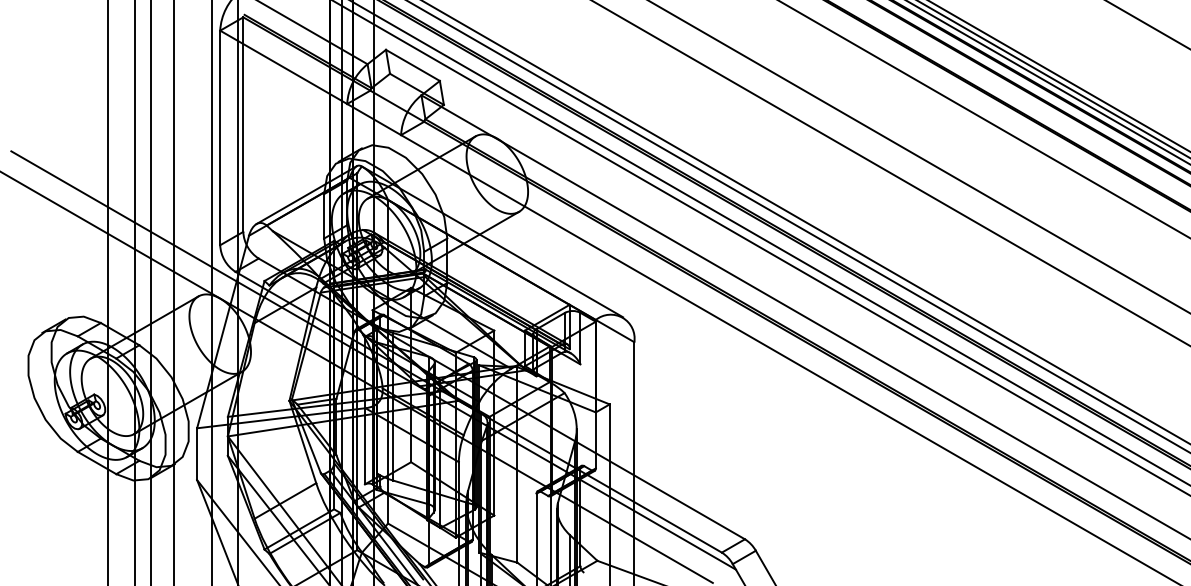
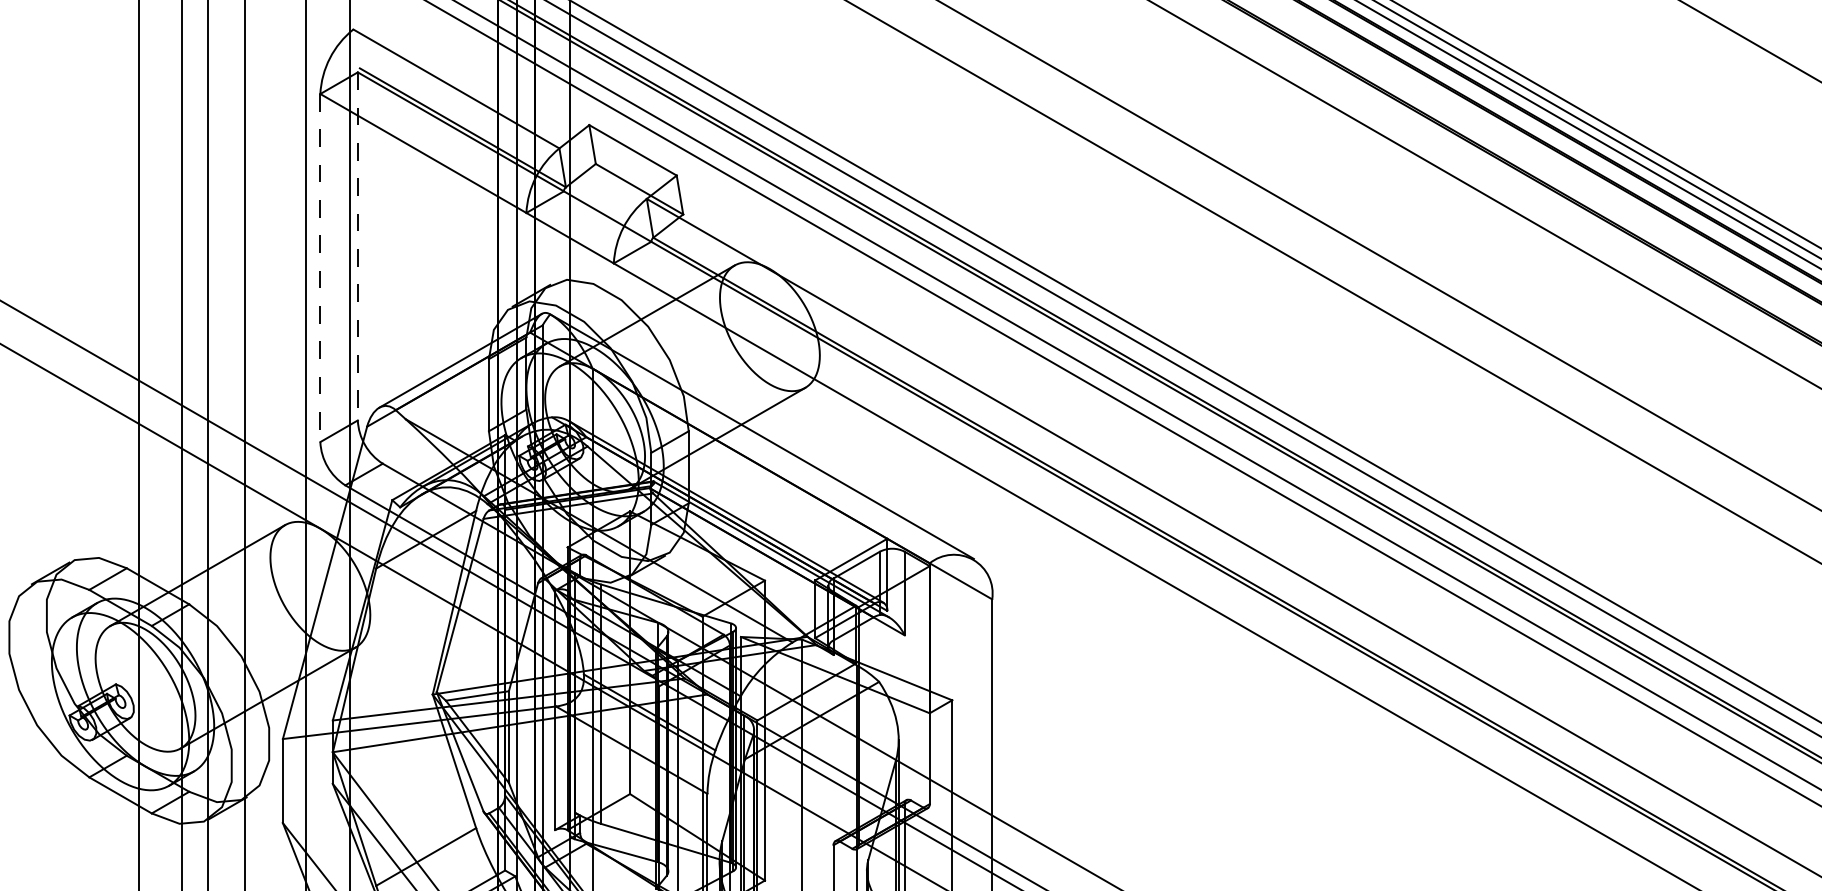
line: (243, 125) -> (358, 247), solid -> dashed
line: (220, 138) -> (320, 268), solid -> dashed

